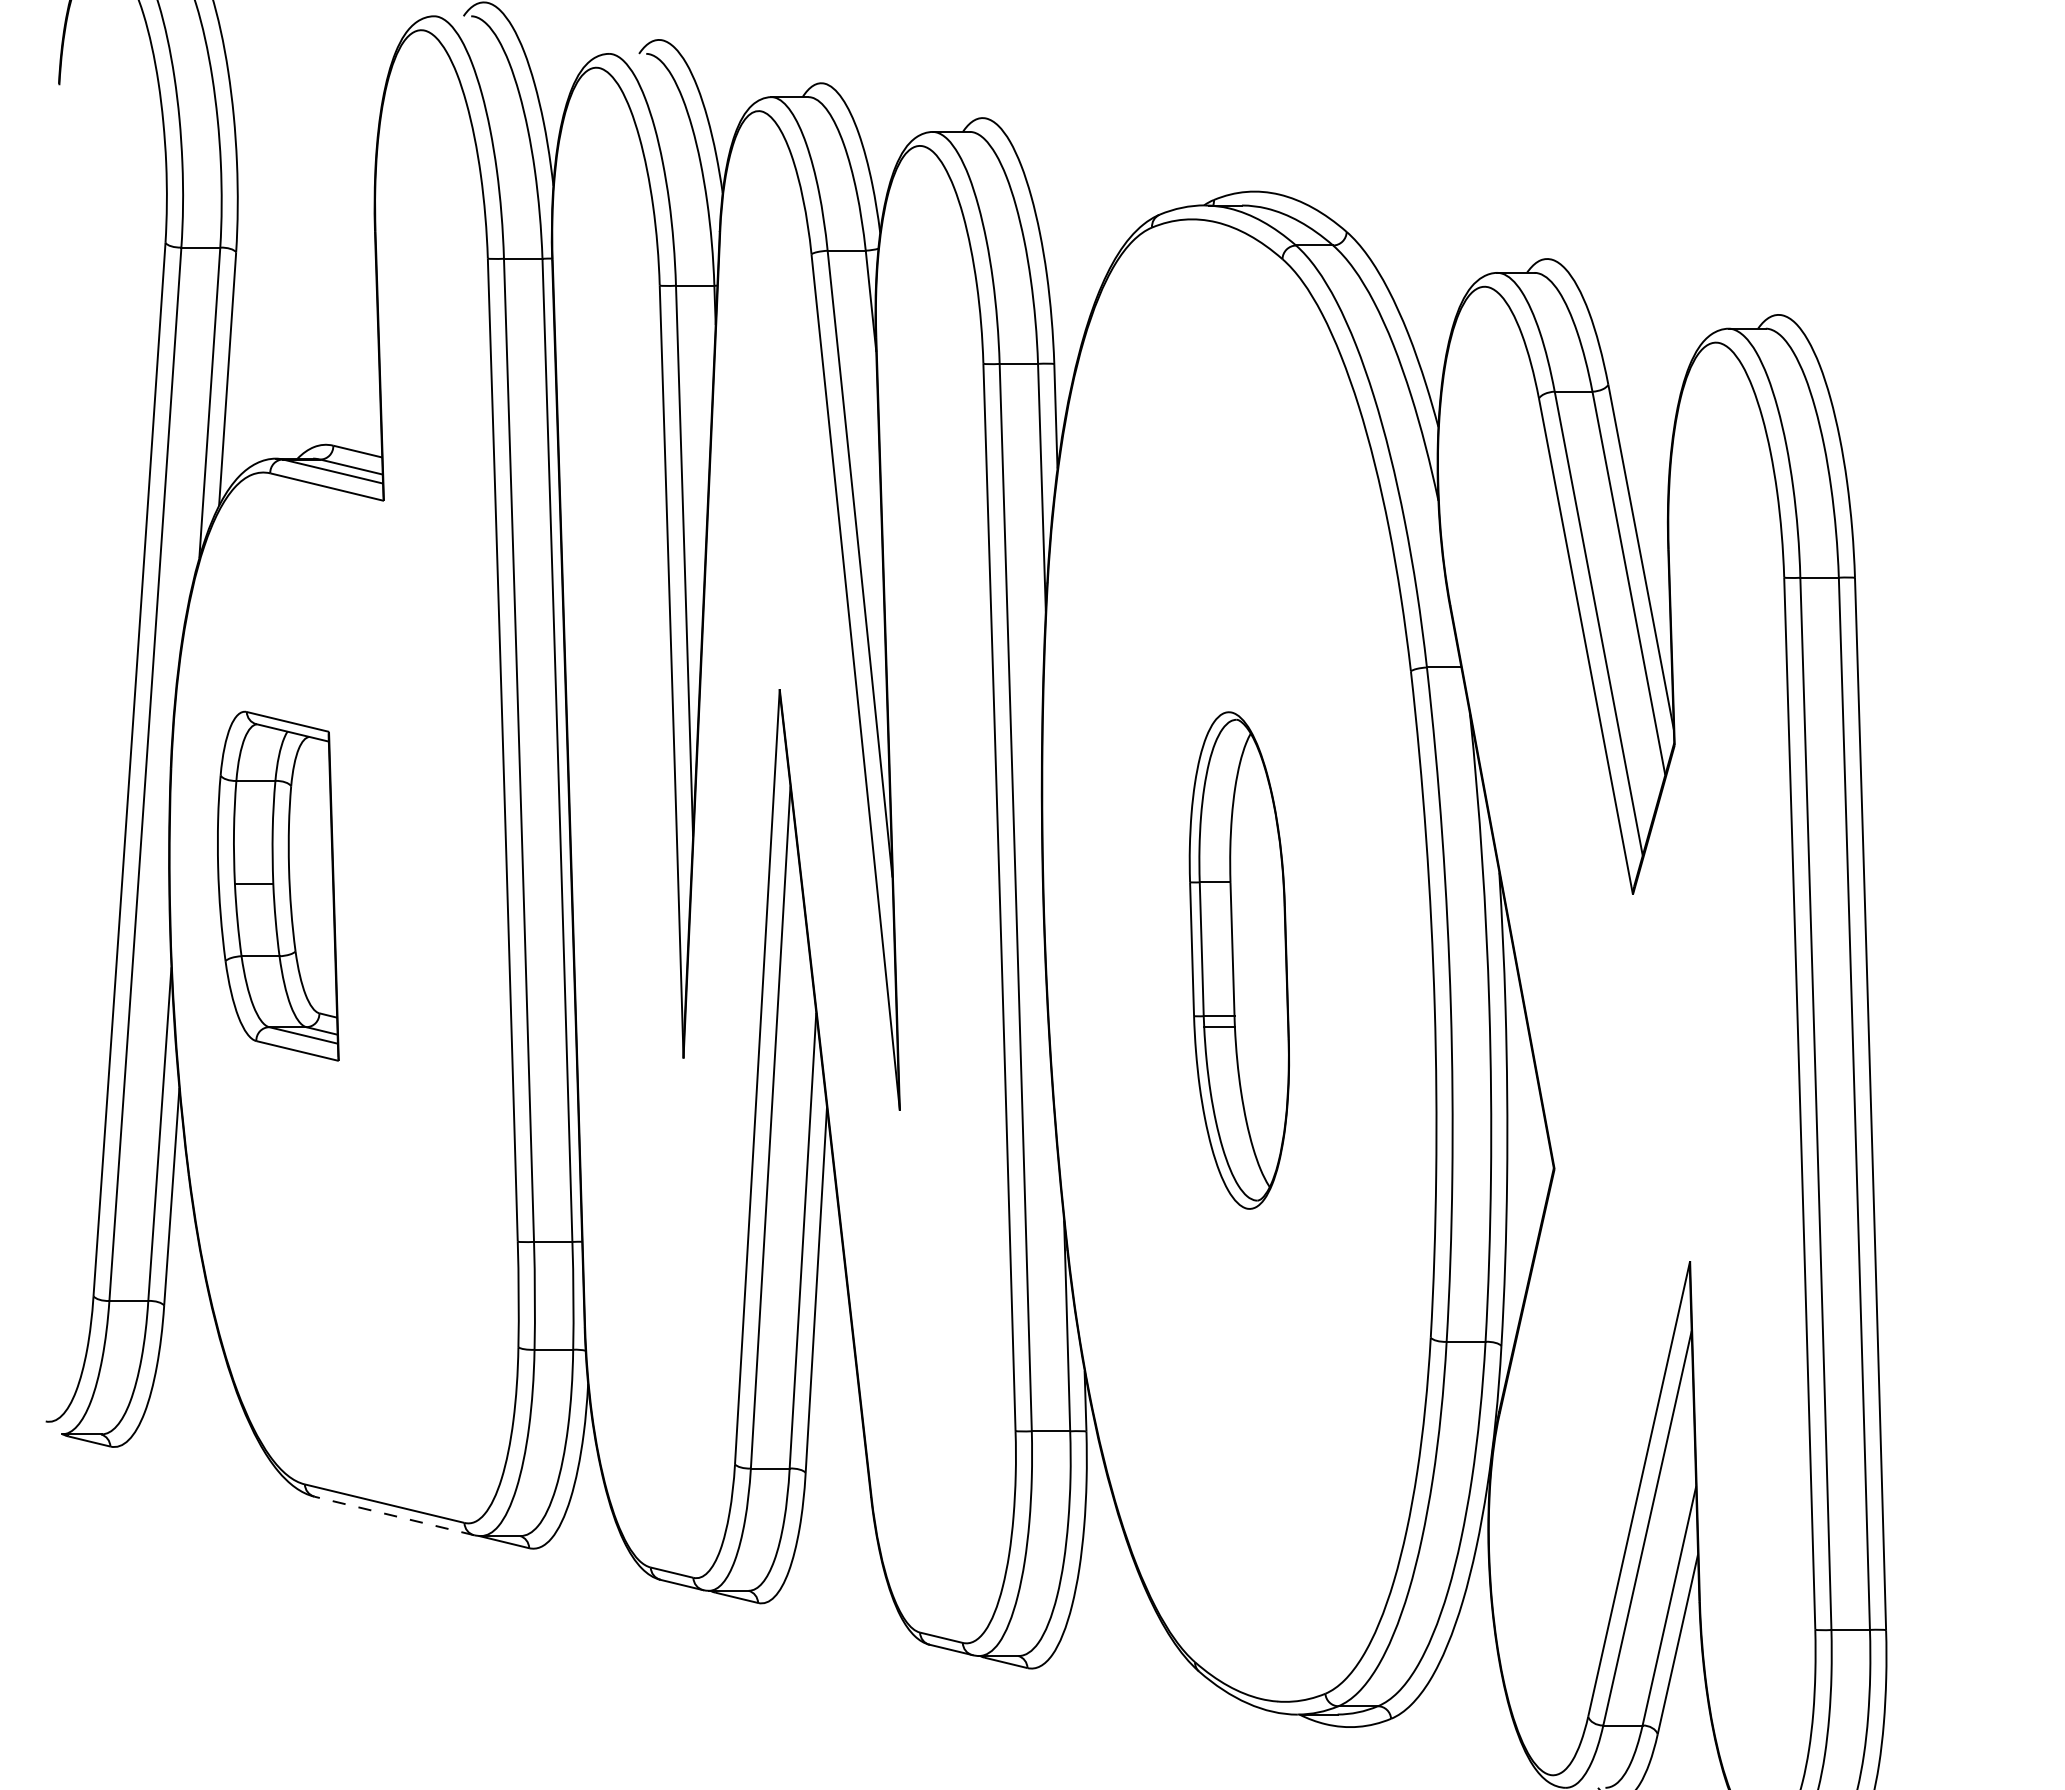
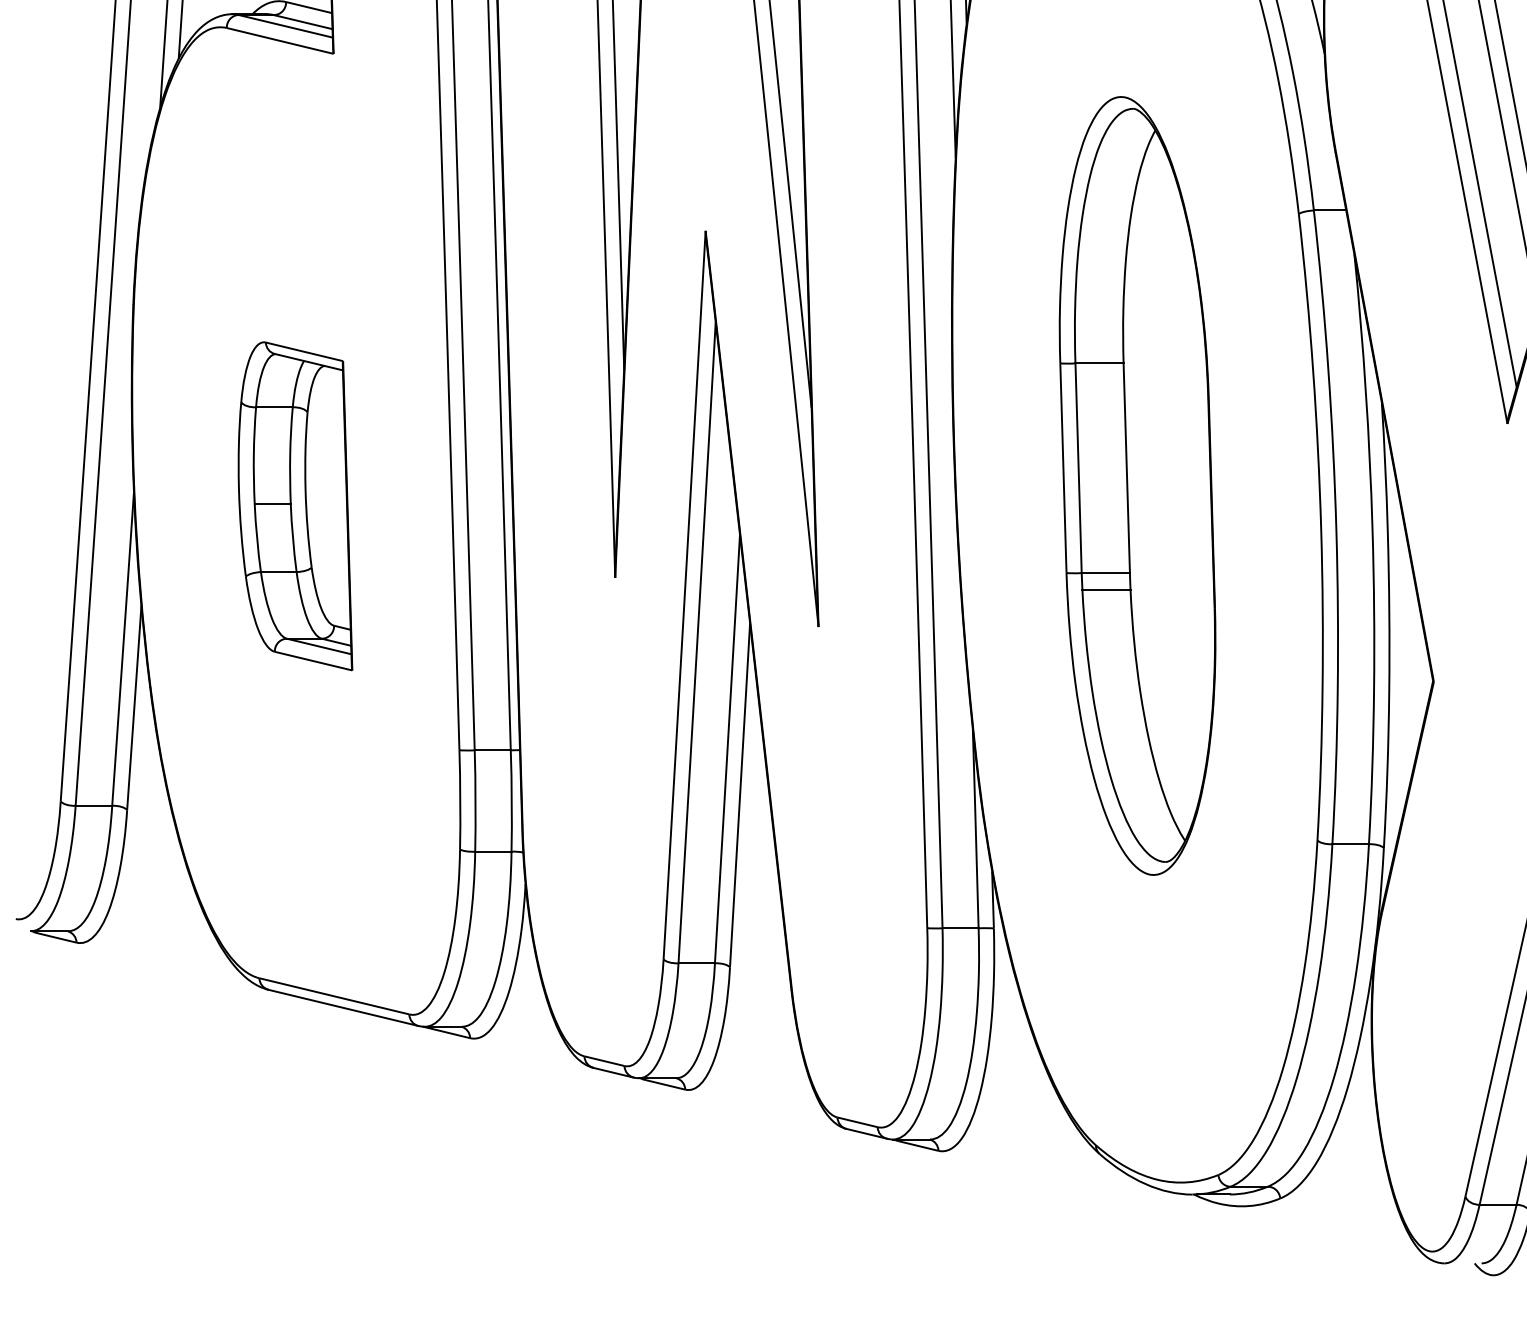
part: (278, 885) -> (295, 505), moved
part: (1239, 960) -> (1137, 485), size x1.67
line: (393, 1515) -> (342, 1007), dashed -> solid

